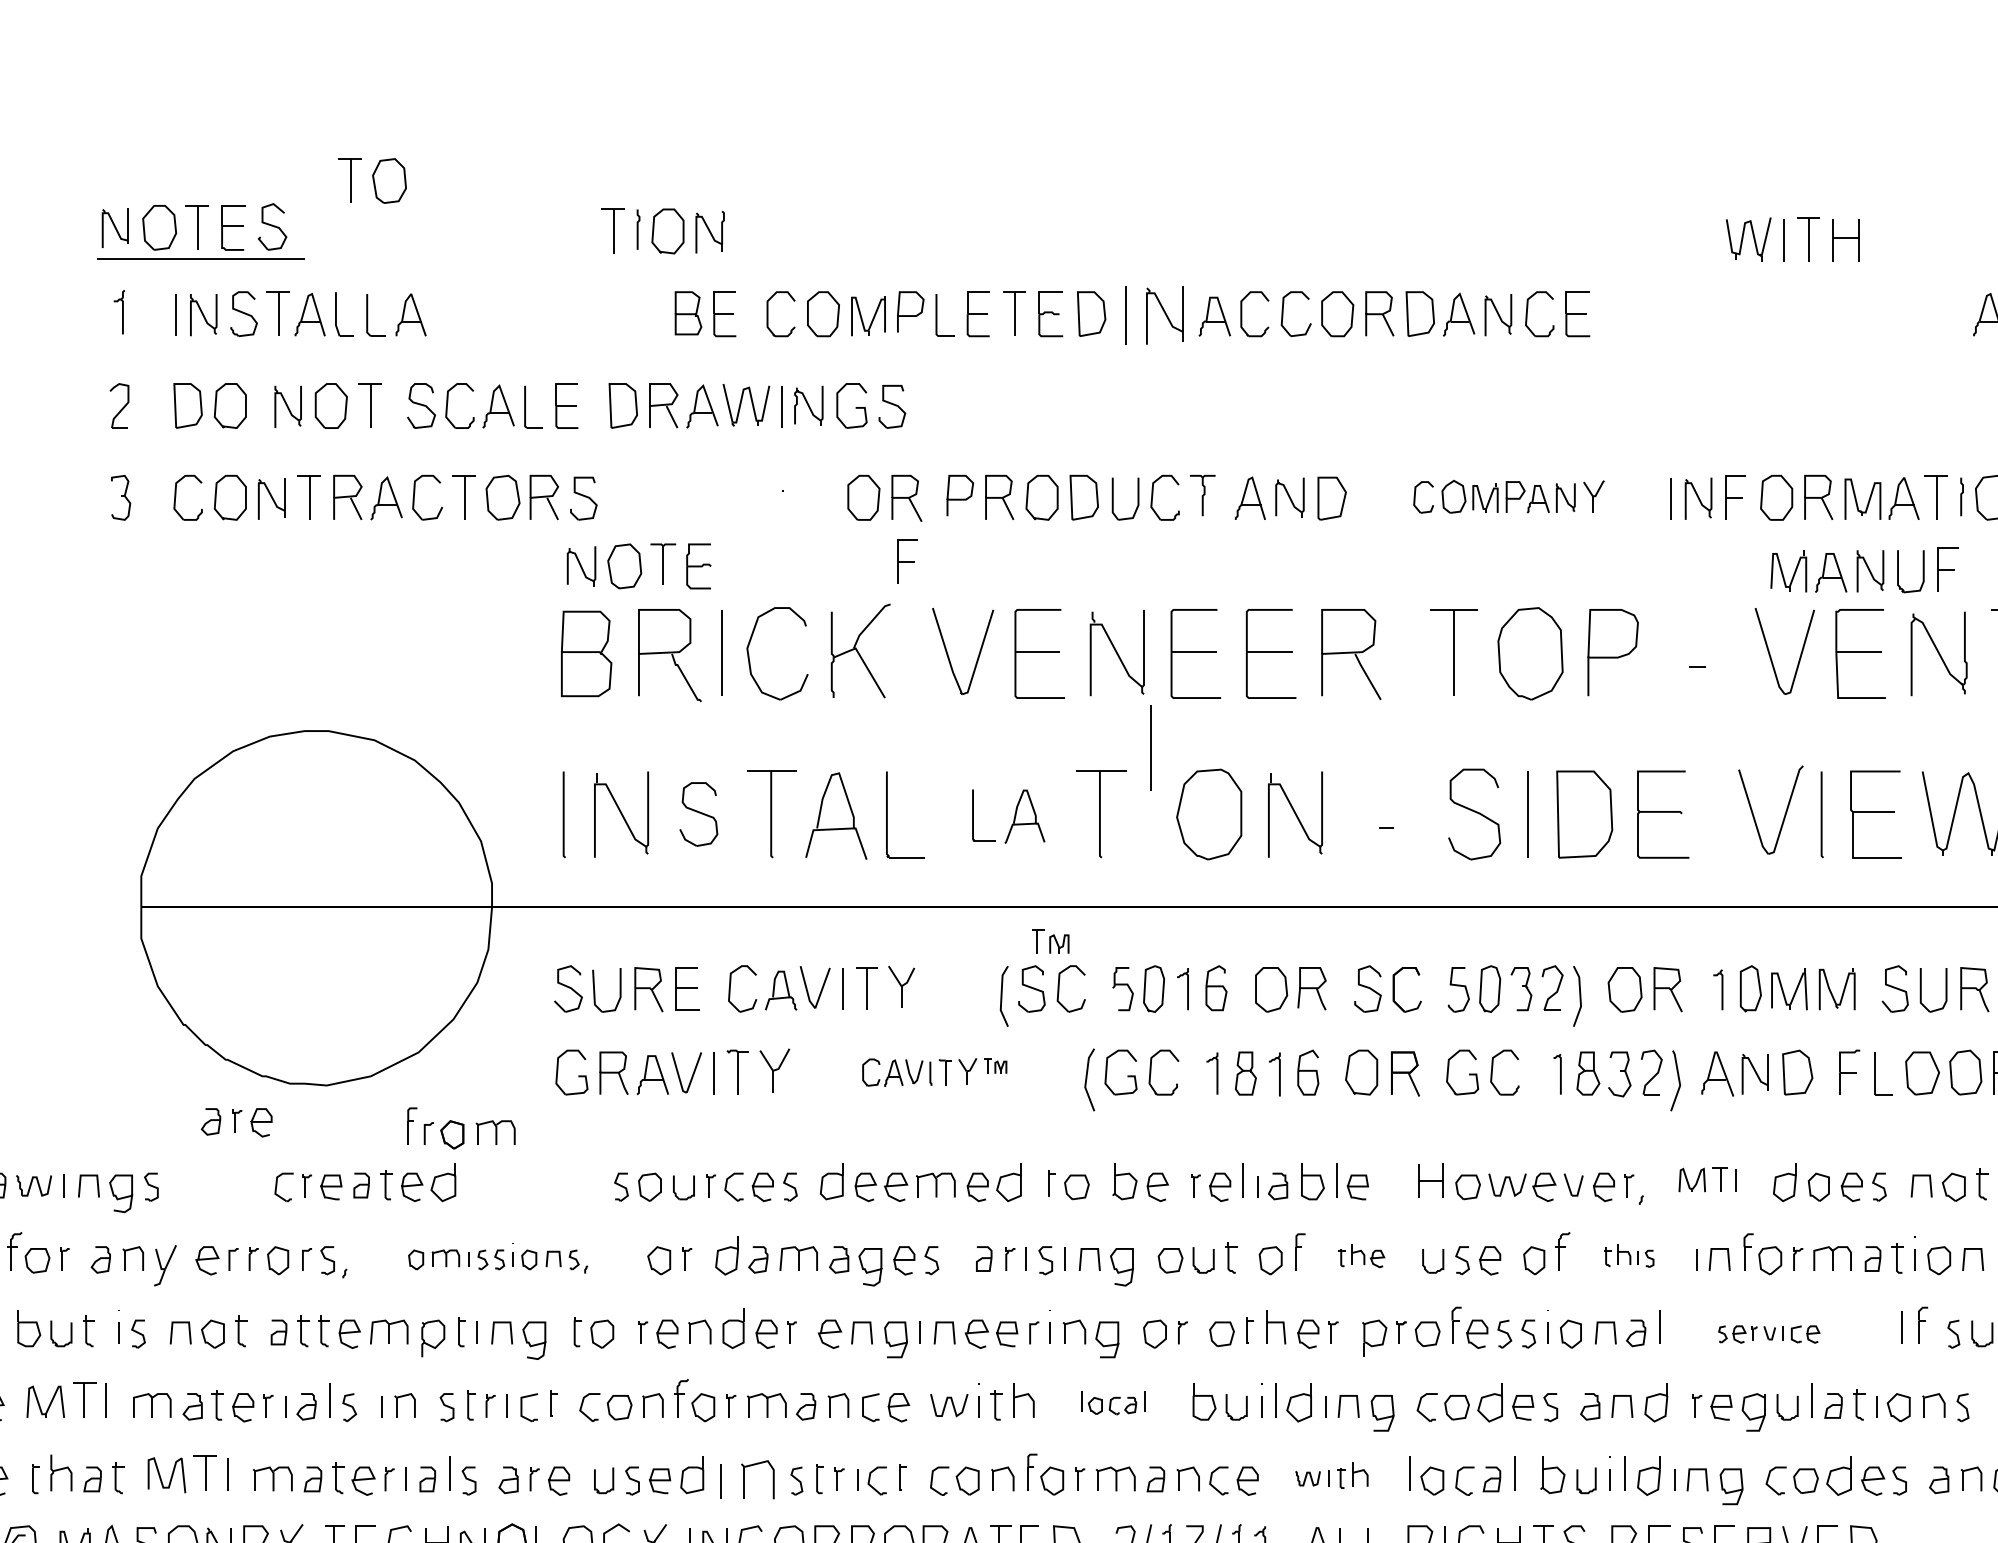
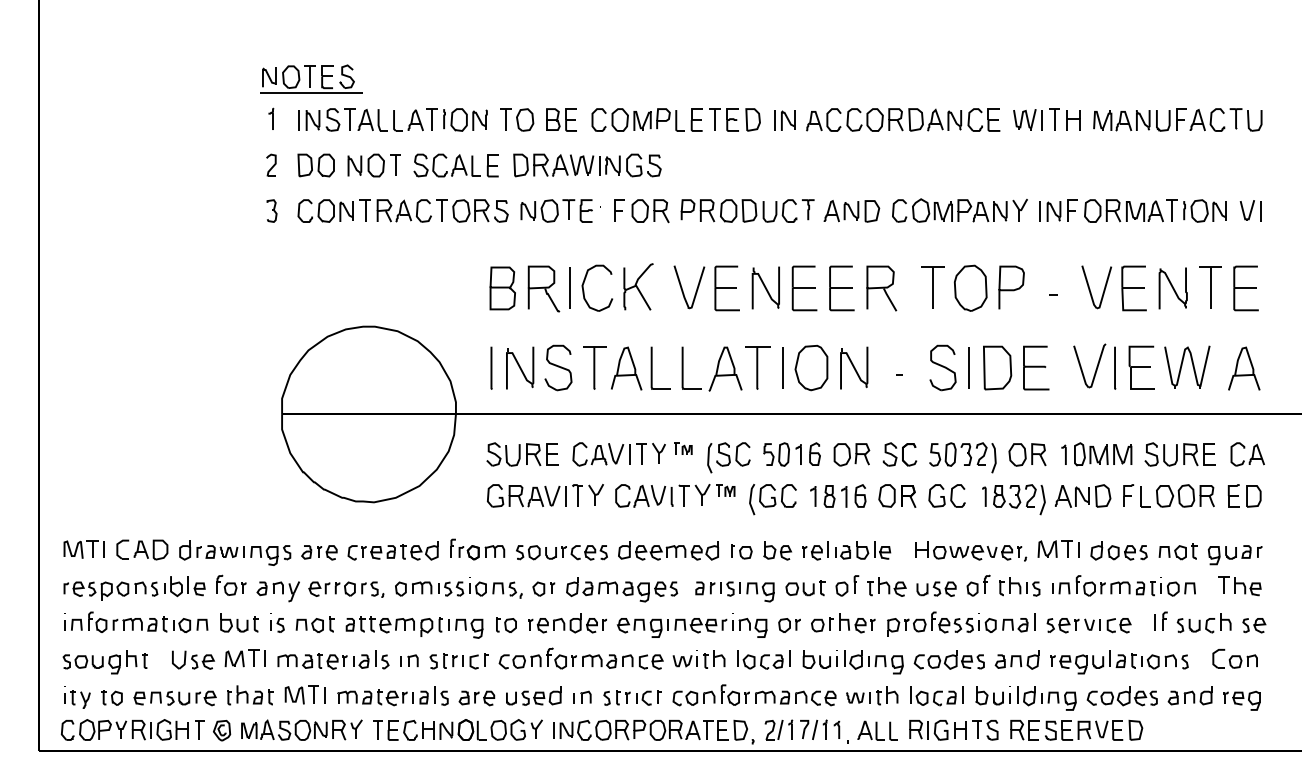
part: (374, 179) -> (517, 119), moved
part: (662, 230) -> (456, 119), moved
part: (1792, 238) -> (1046, 119), moved
part: (1154, 315) -> (784, 120), size x0.71
part: (1507, 496) -> (959, 210), size x1.43
part: (906, 561) -> (619, 210), moved
part: (638, 565) -> (556, 210), moved
part: (1862, 569) -> (1139, 119), moved
line: (1150, 746) -> (782, 367), moved
part: (698, 813) -> (558, 367), size x1.43
part: (1007, 815) -> (711, 368), size x1.67
part: (1051, 940) -> (683, 448), moved
part: (934, 1071) -> (675, 495), size x1.67
part: (236, 1122) -> (319, 552), moved
part: (460, 1128) -> (477, 549), moved
part: (1707, 1178) -> (1058, 548), size x1.43
part: (1360, 1255) -> (886, 586), size x1.67
part: (1628, 1255) -> (1019, 586), size x1.67
part: (497, 1257) -> (458, 587), size x1.43
part: (1768, 1333) -> (1088, 625), size x1.67
part: (1112, 1402) -> (763, 659), size x1.67
part: (1332, 1475) -> (872, 695), size x1.43
part: (747, 1477) -> (582, 696), size x0.62

